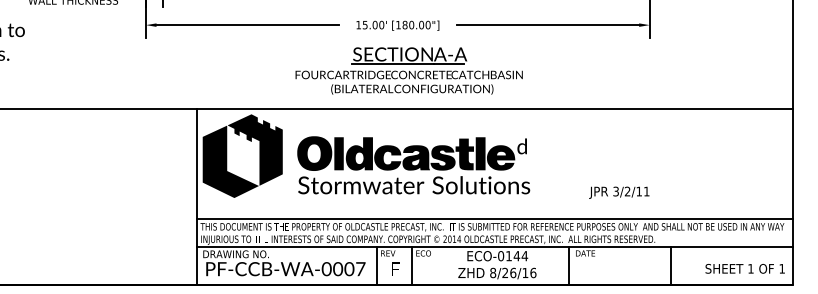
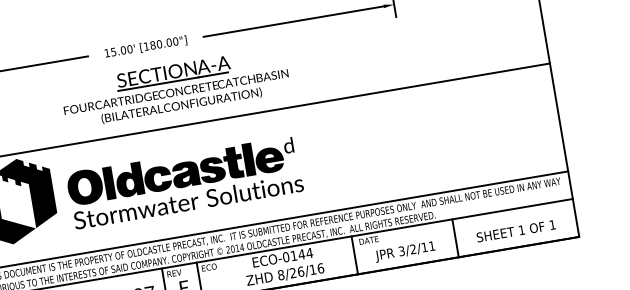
part: (408, 70) -> (174, 87), moved
text: (619, 192) -> (405, 251), moved
text: (744, 268) -> (515, 230), moved

